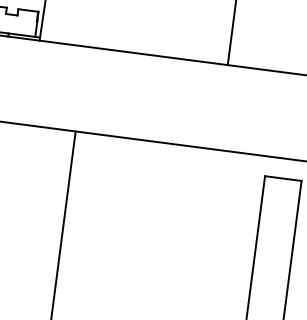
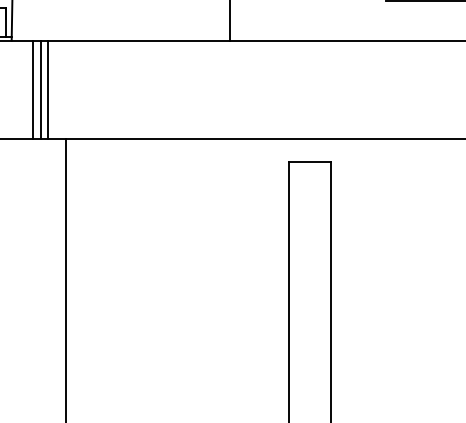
line: (52, 85) -> (33, 89), added
line: (59, 86) -> (40, 89), added
line: (65, 86) -> (48, 89), added

